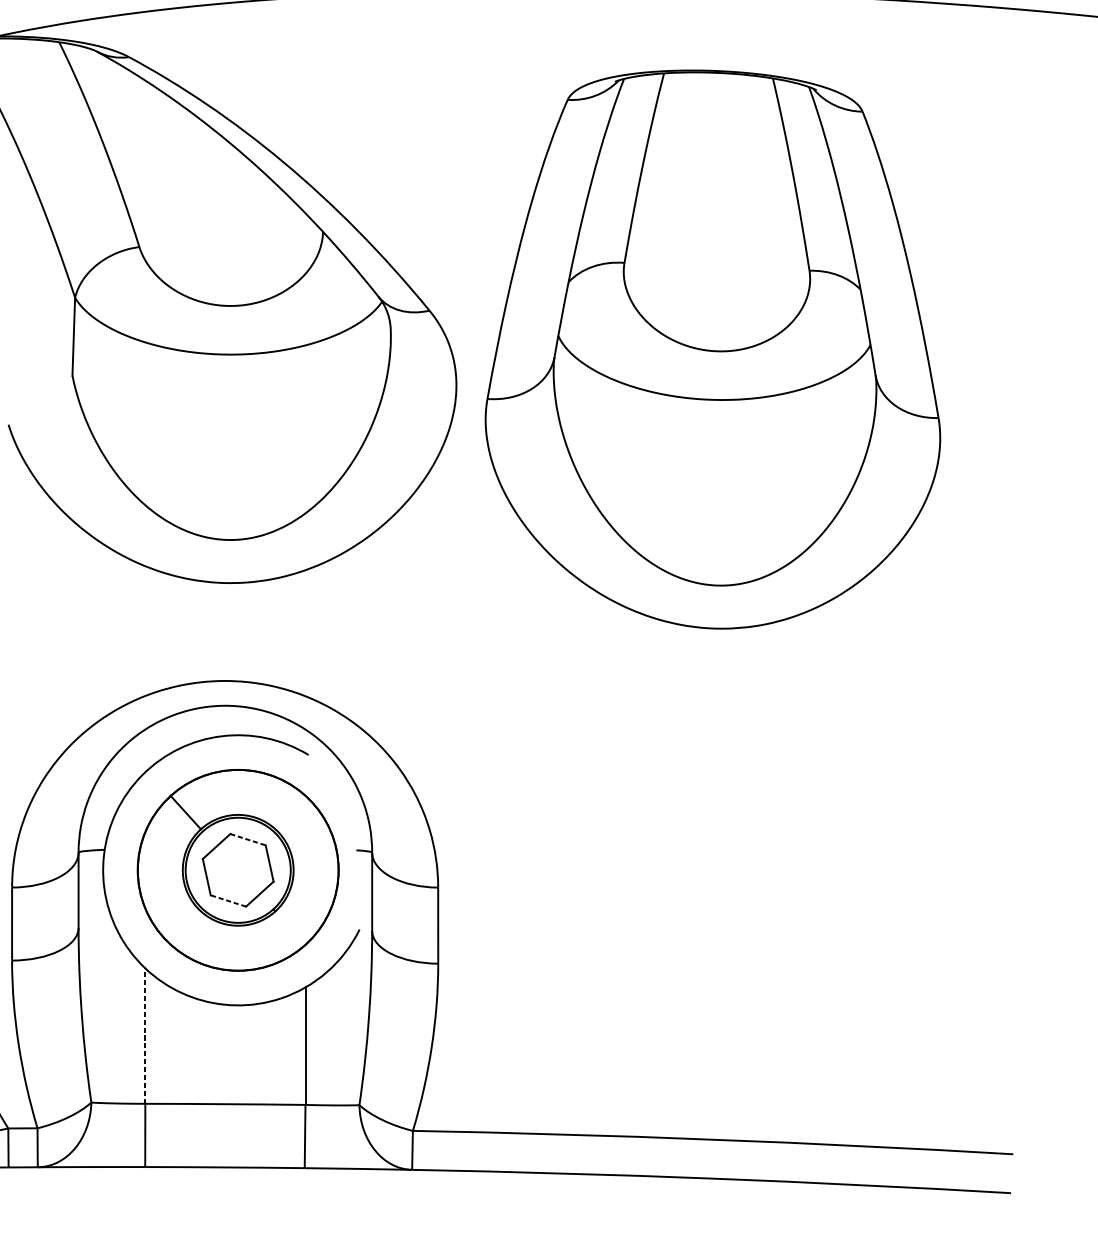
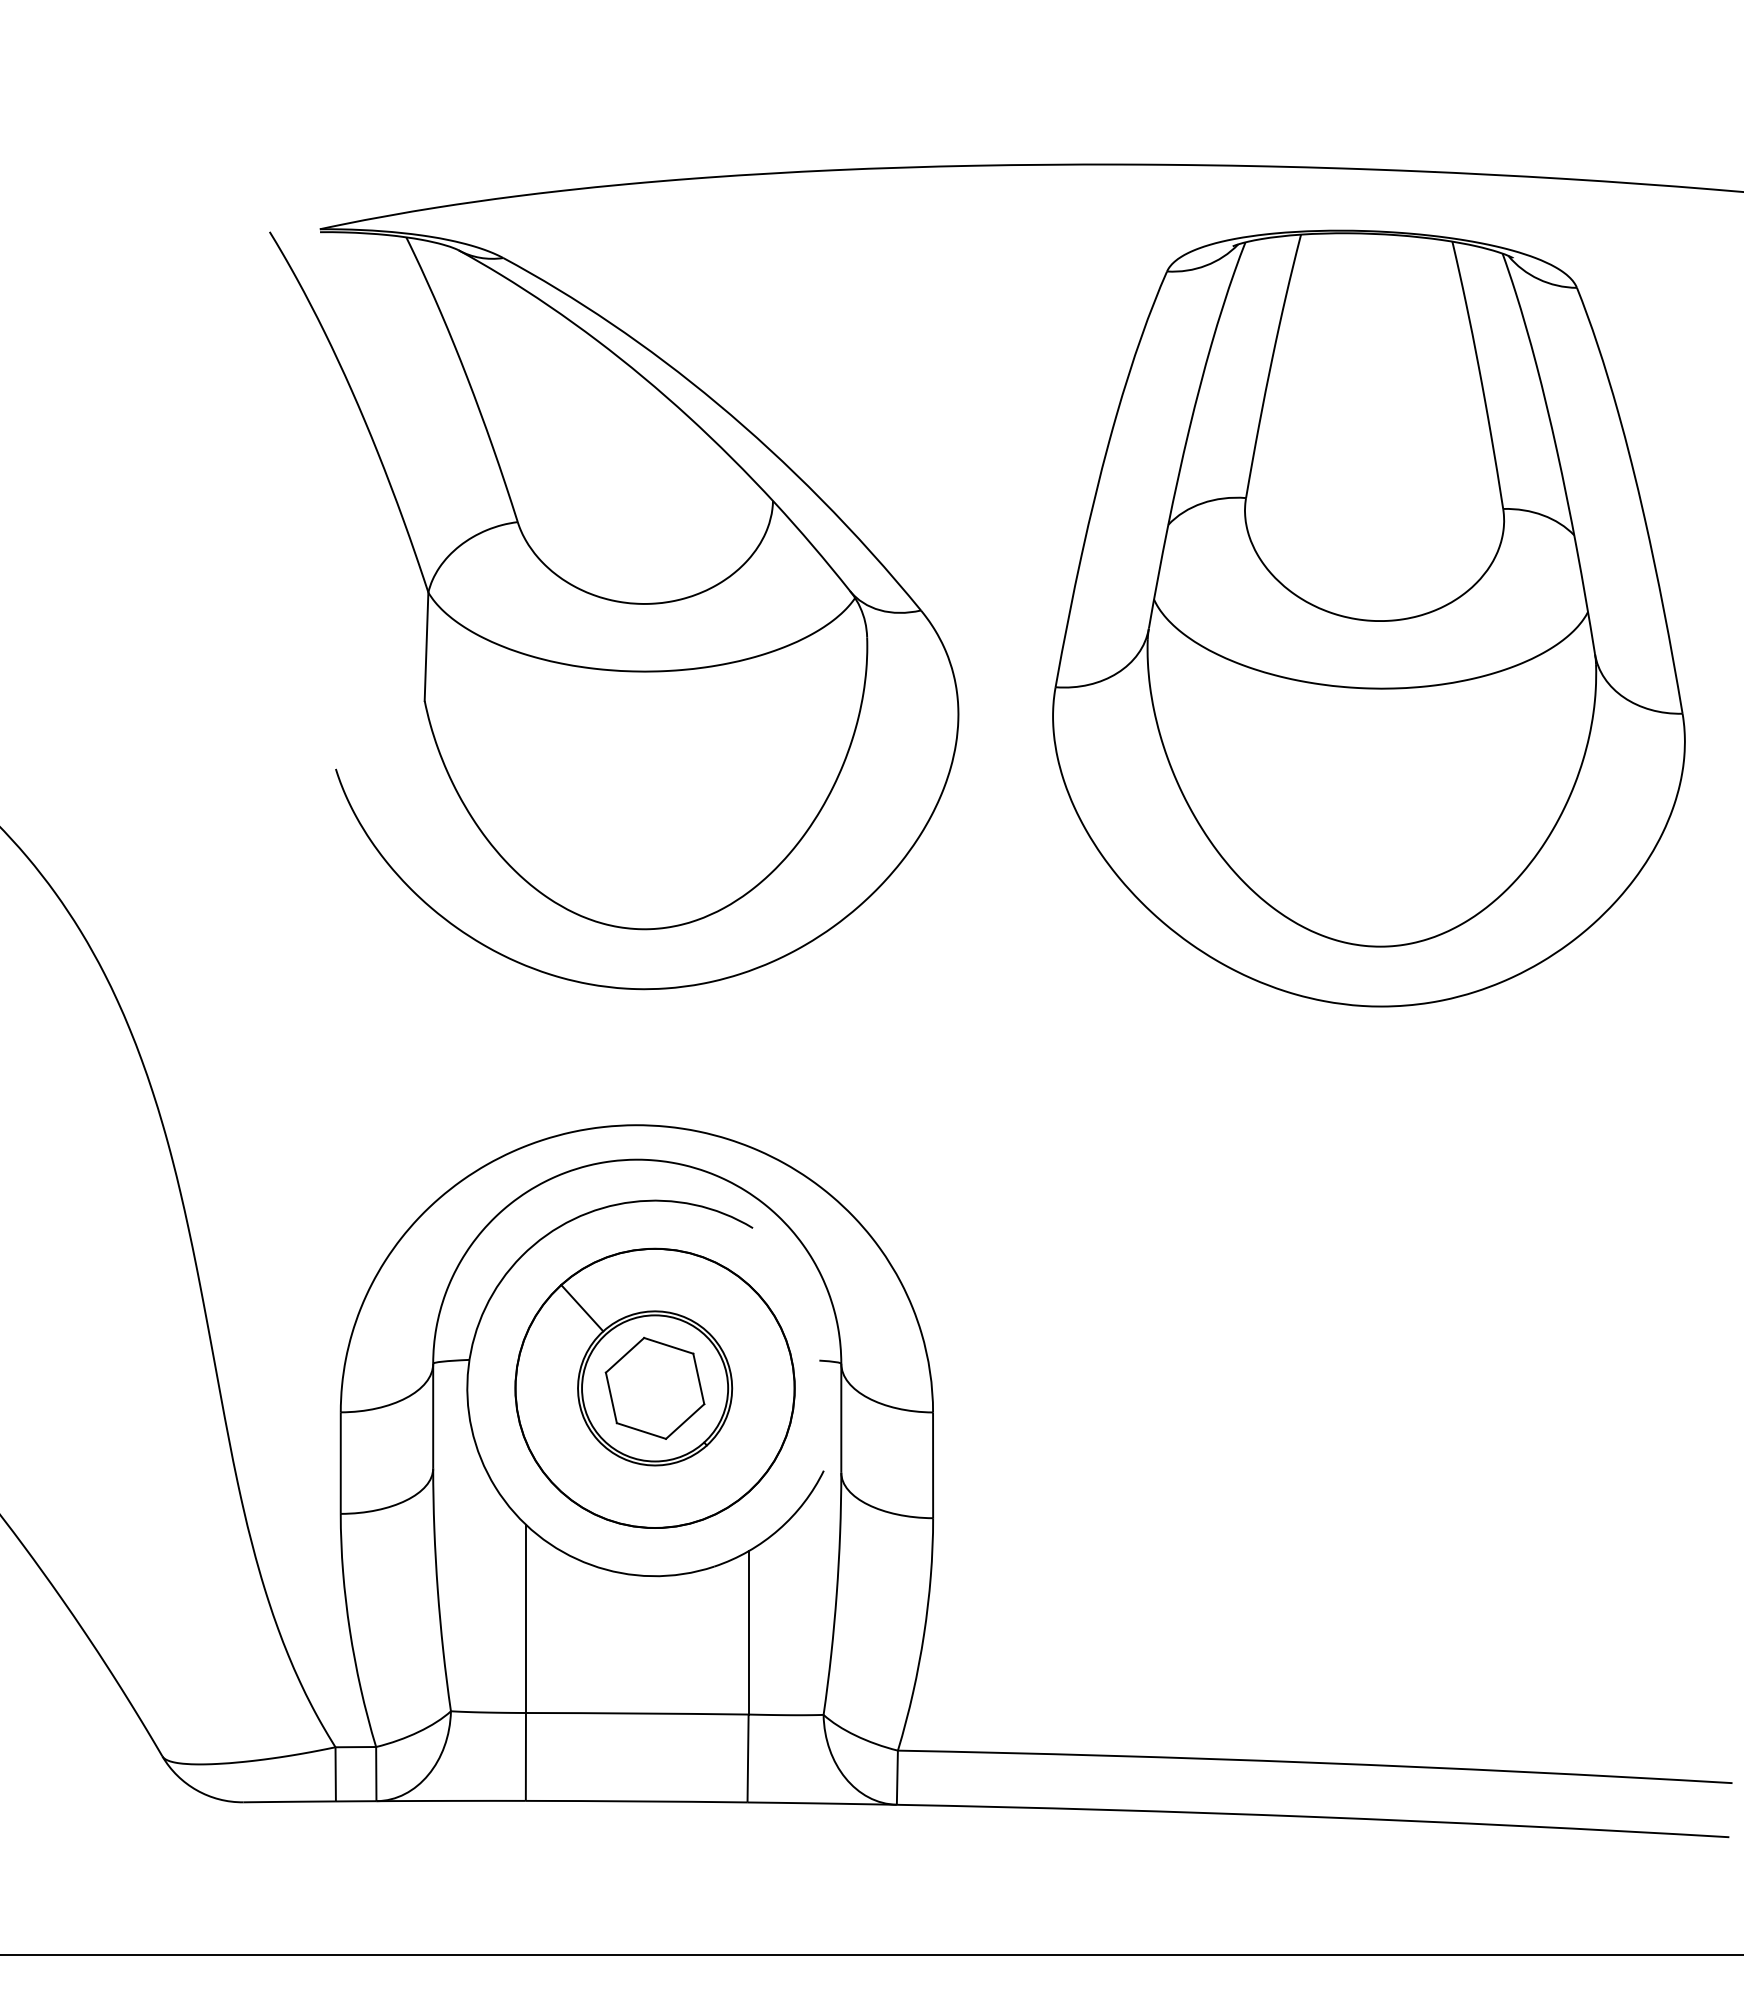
part: (712, 349) -> (1368, 618), moved
line: (247, 839) -> (668, 1345), dashed -> solid
line: (228, 901) -> (641, 1431), dashed -> solid
line: (144, 1035) -> (525, 1618), dashed -> solid

